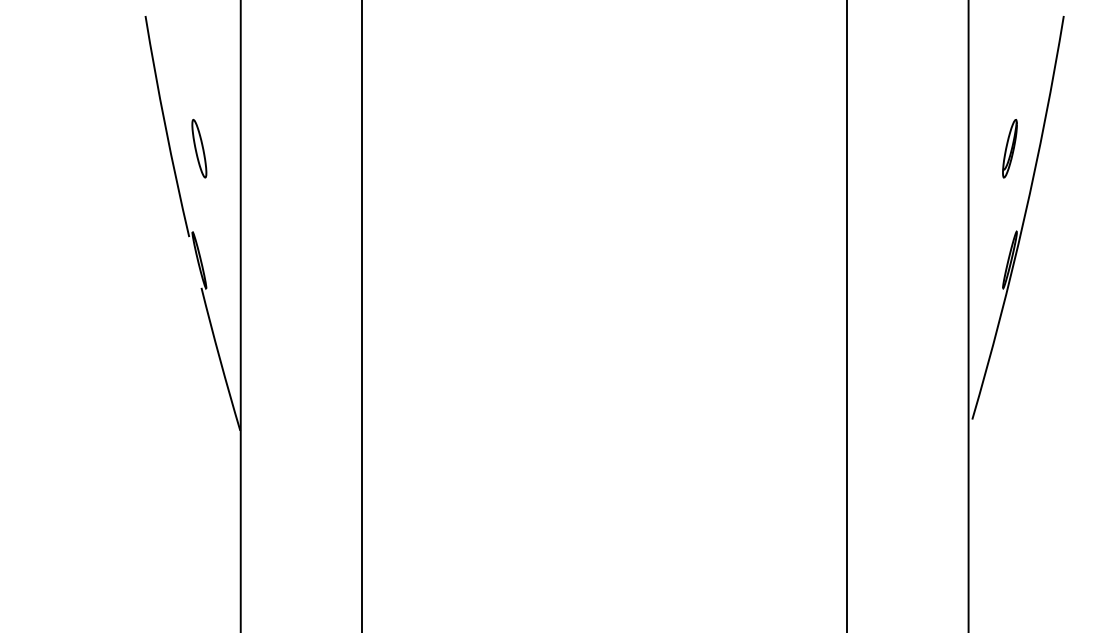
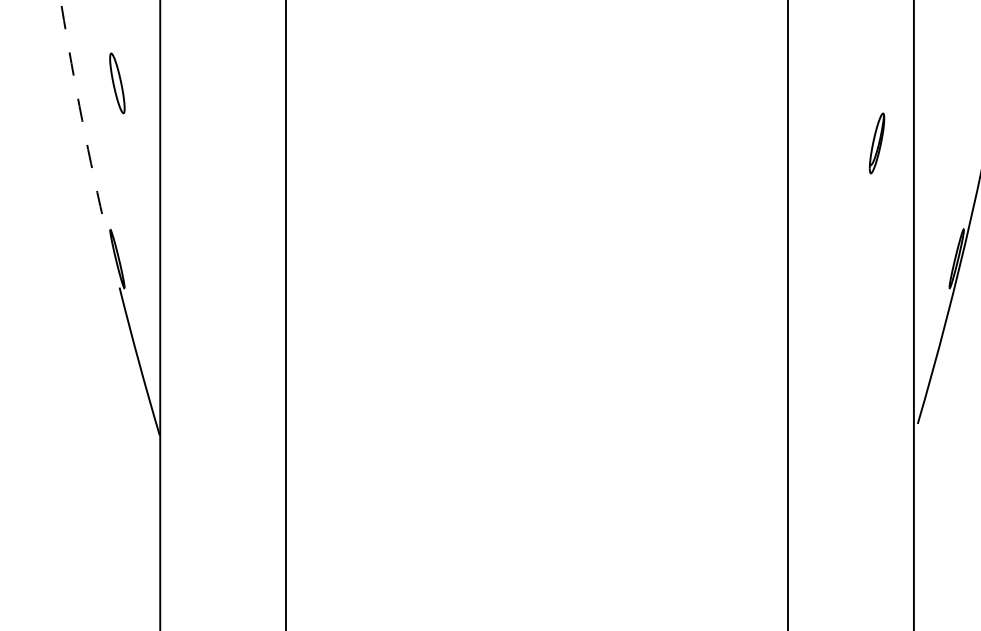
arc: (165, 126) -> (82, 120), solid -> dashed
part: (199, 148) -> (117, 83), moved
part: (1009, 148) -> (876, 143), moved

